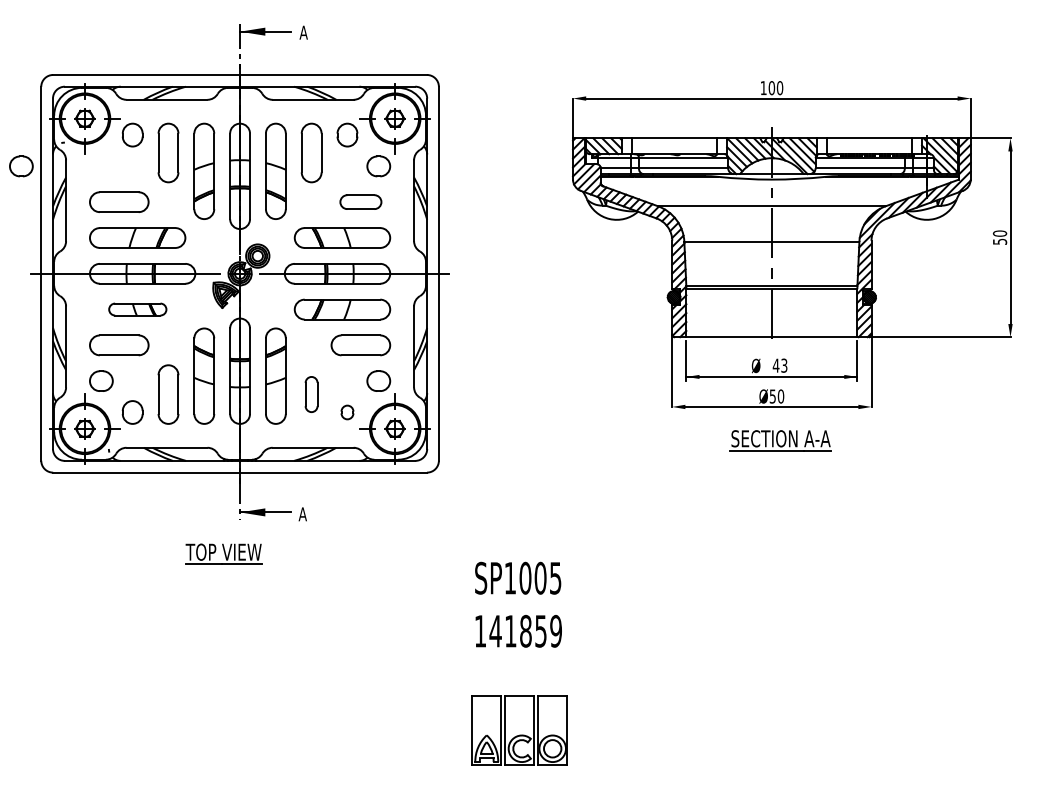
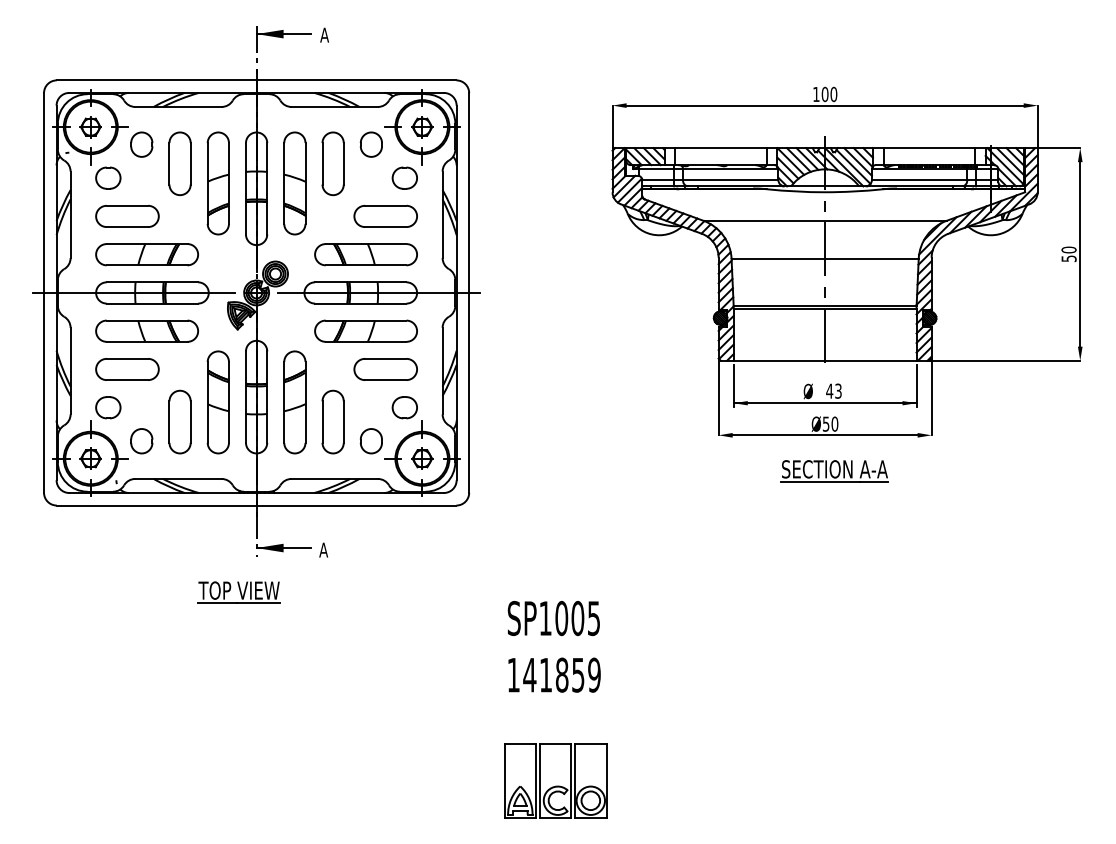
part: (21, 166) -> (108, 178), moved
part: (360, 201) -> (385, 215), size x1.43
part: (137, 309) -> (146, 331), size x1.67
part: (311, 394) -> (332, 422), size x1.67
part: (347, 412) -> (371, 441), size x1.67

